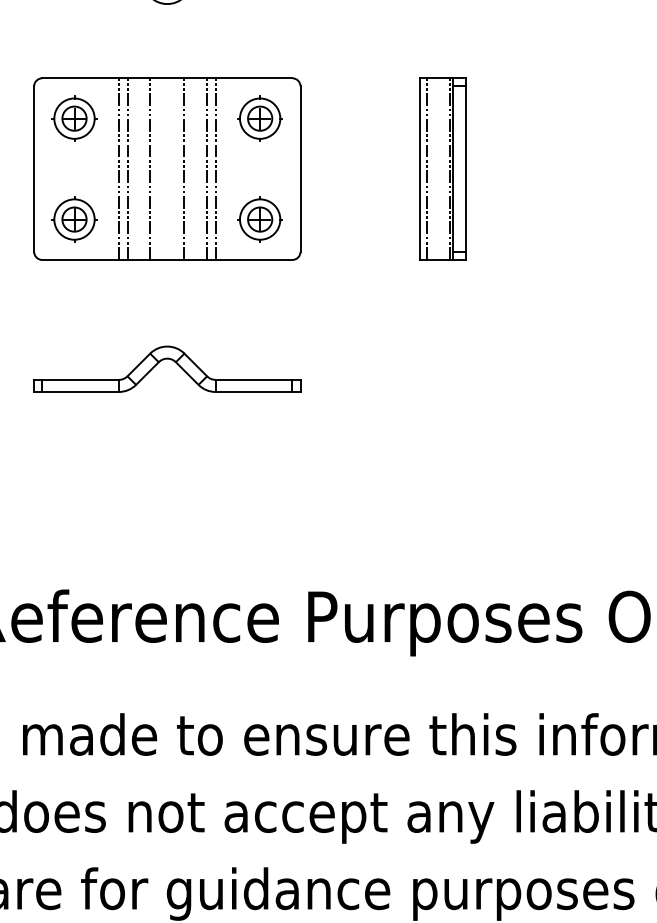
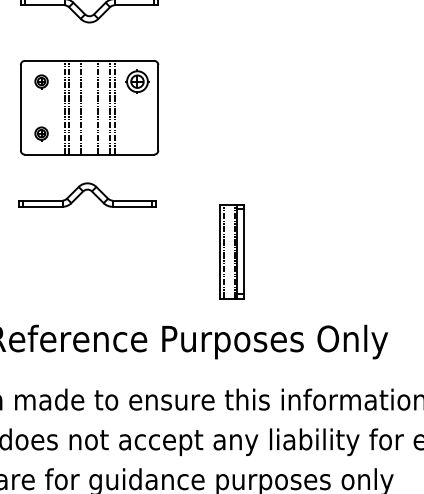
part: (74, 118) -> (41, 81), size x0.6
part: (442, 168) -> (231, 251), moved
part: (74, 218) -> (41, 133), size x0.6
part: (260, 218) -> (137, 133), removed
part: (167, 368) -> (87, 194), moved

